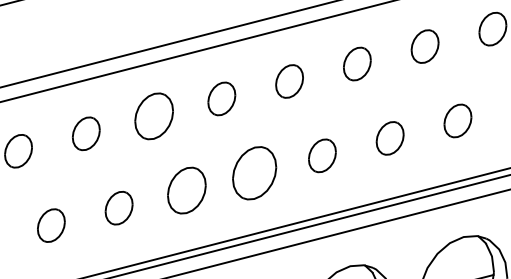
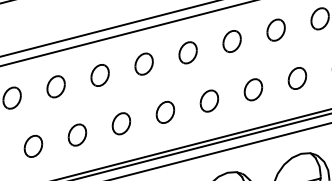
part: (153, 116) -> (99, 75), size x0.71
part: (254, 173) -> (165, 112), size x0.62
part: (186, 190) -> (121, 123), size x0.71

